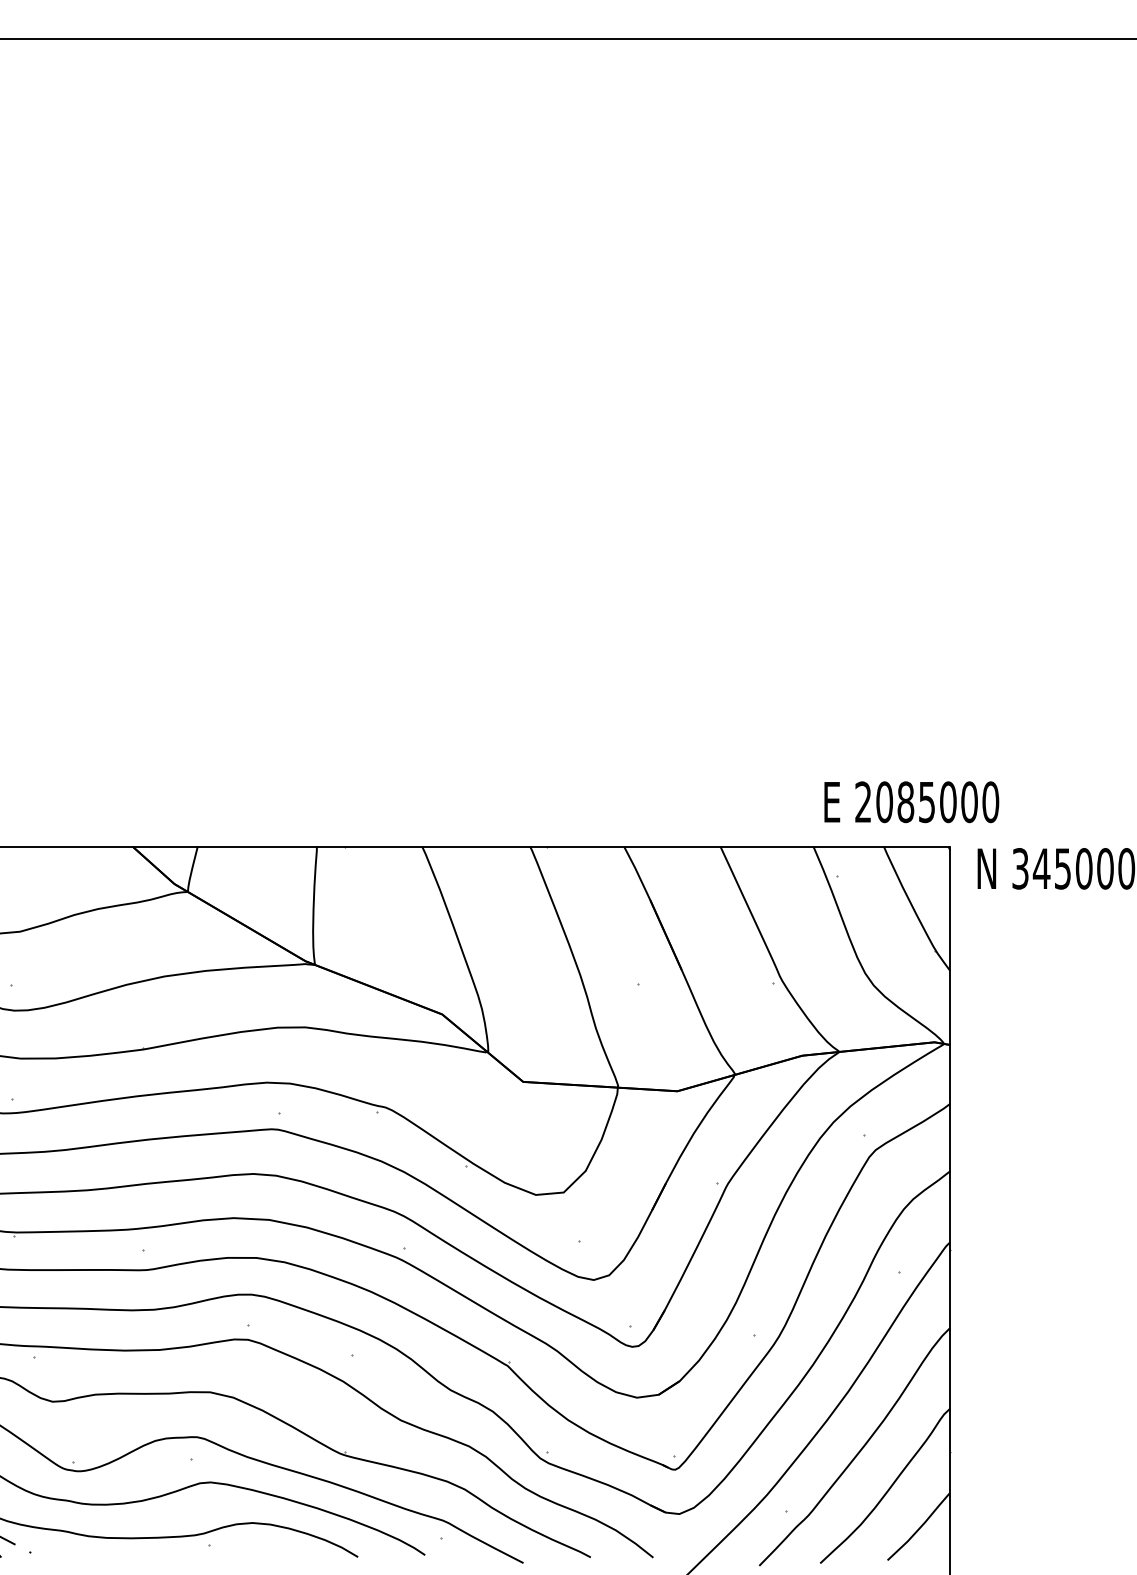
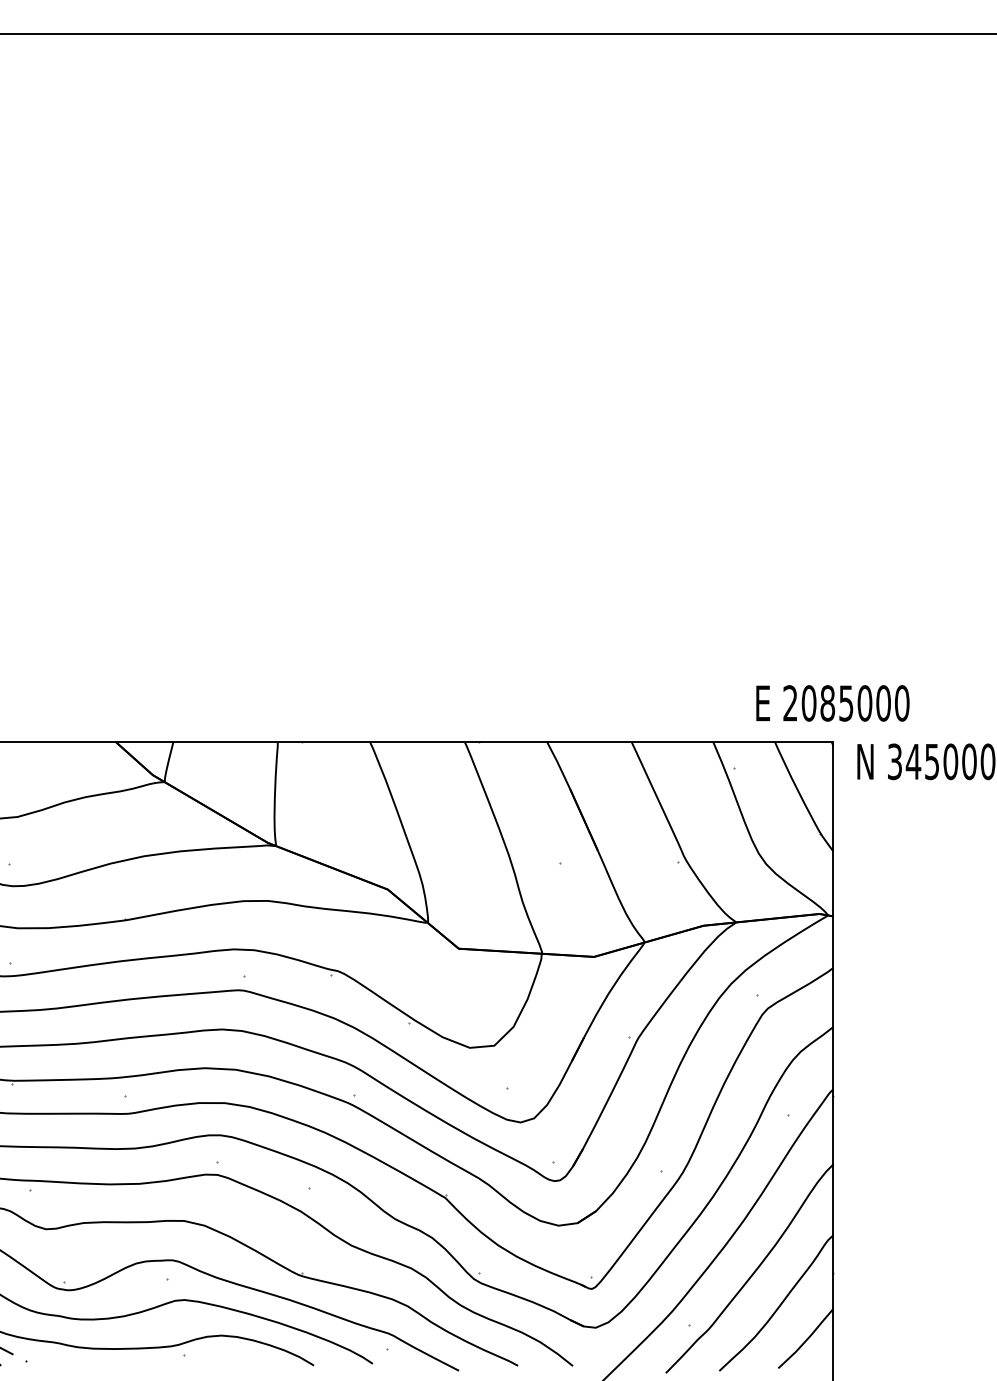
text: (911, 802) -> (832, 703), moved

